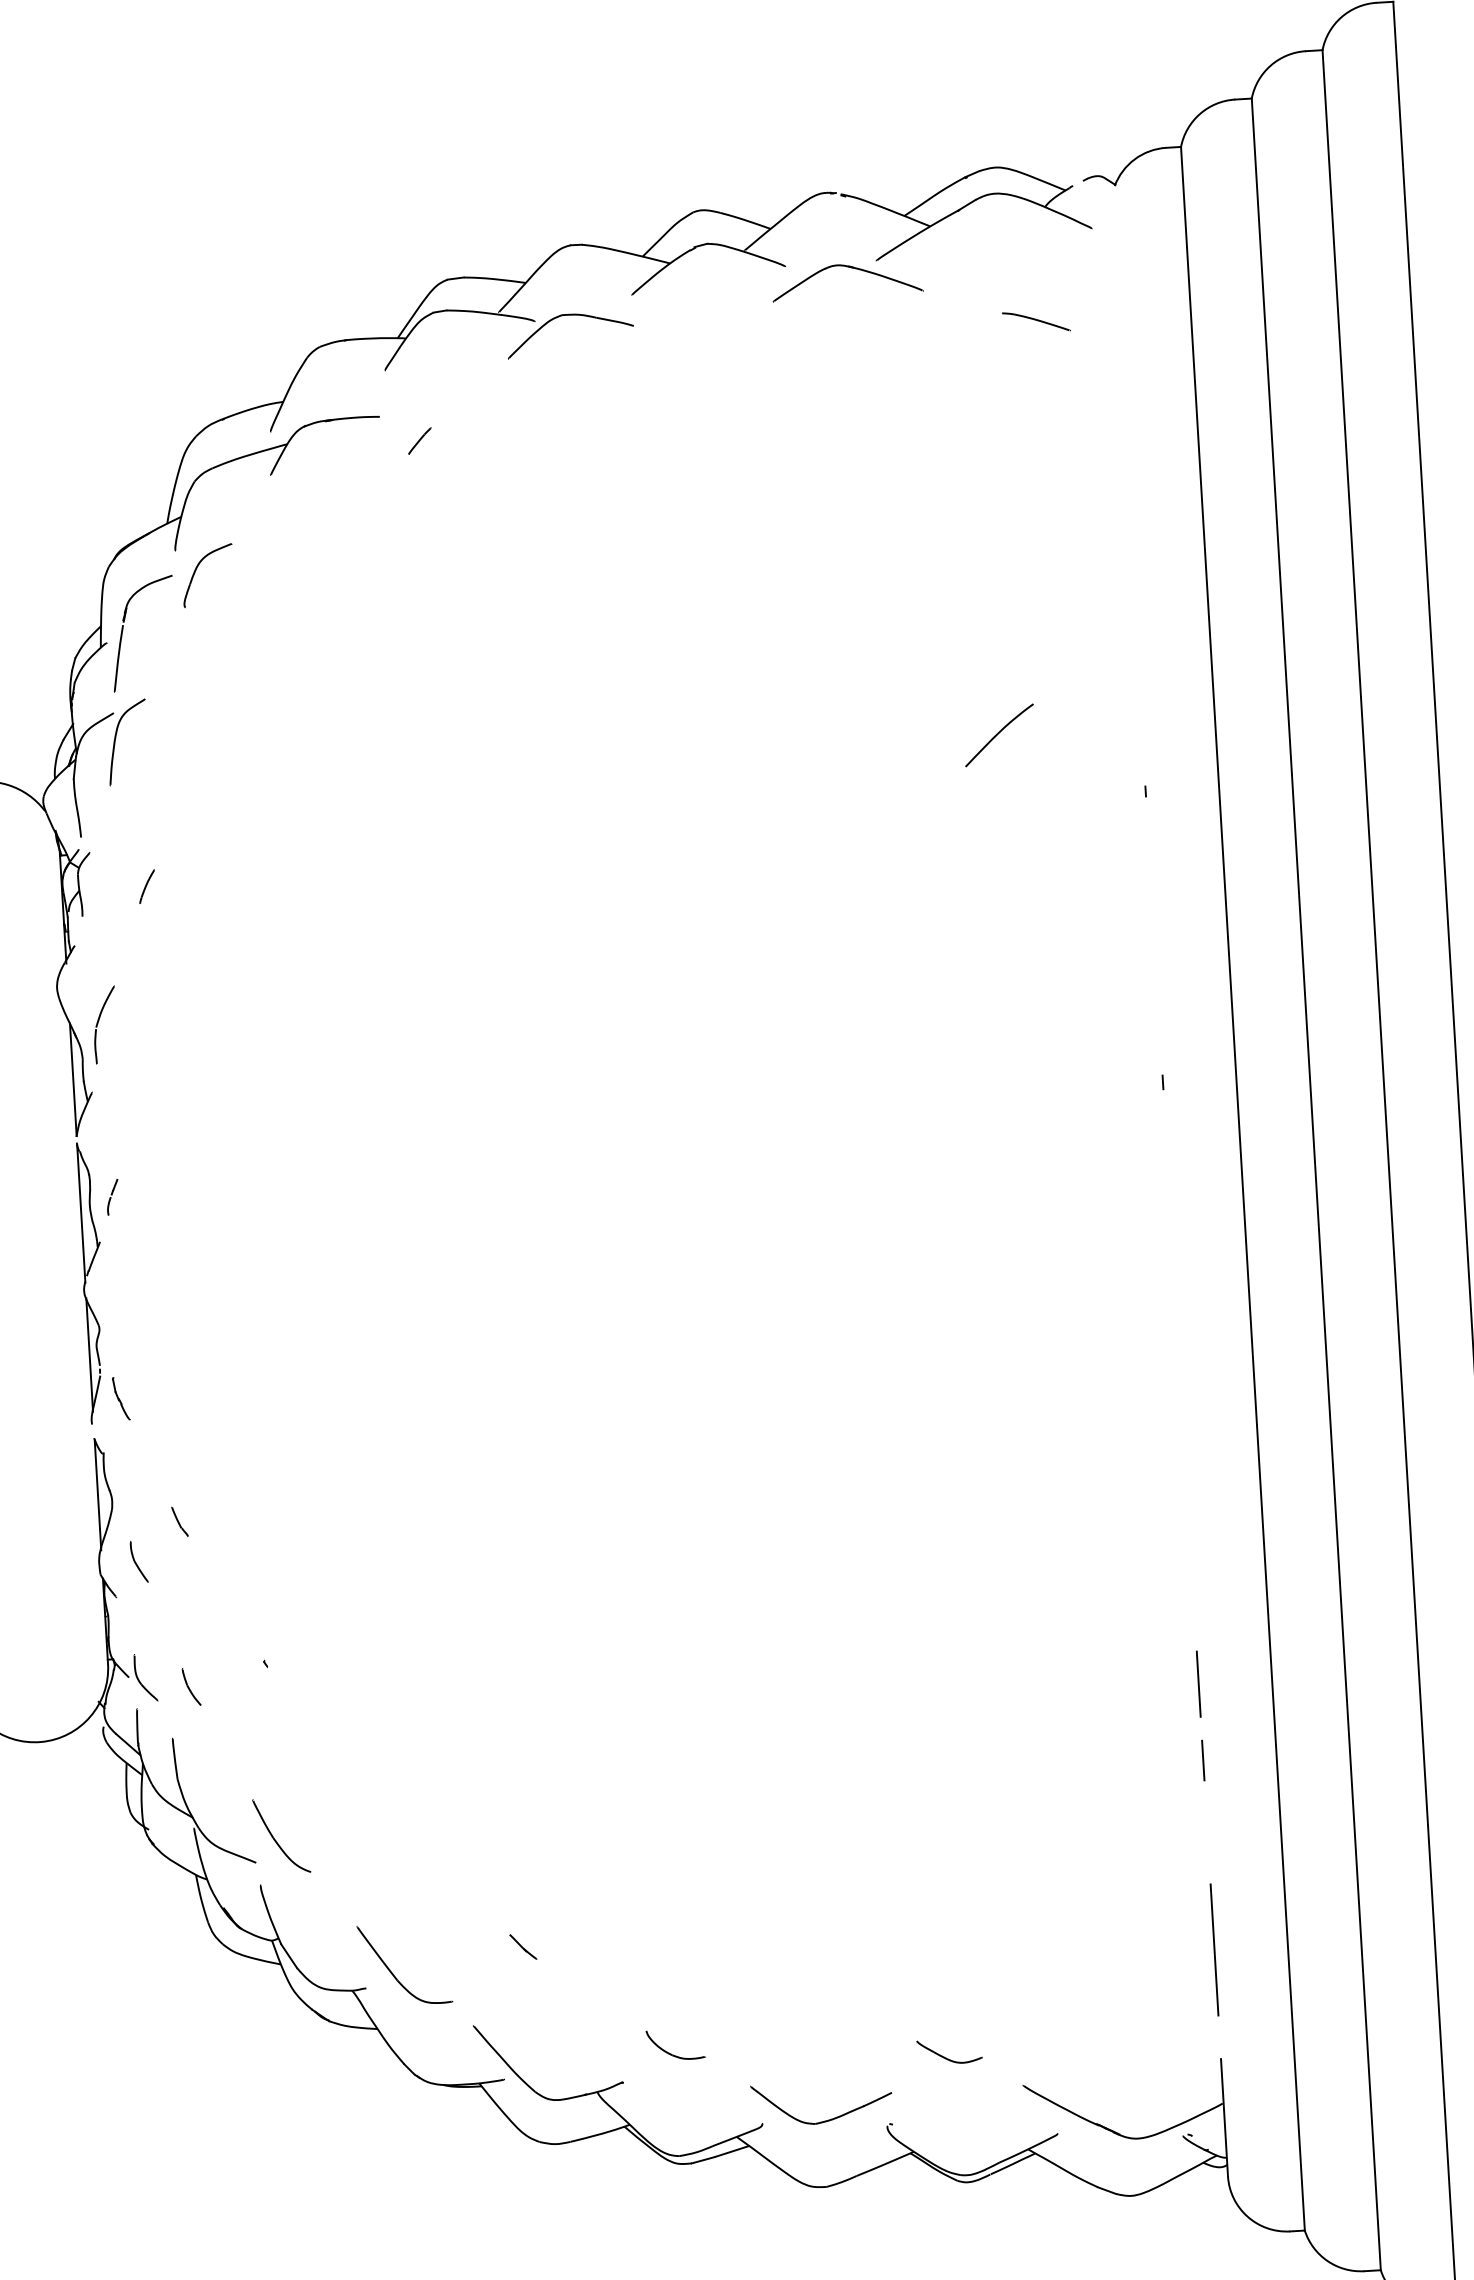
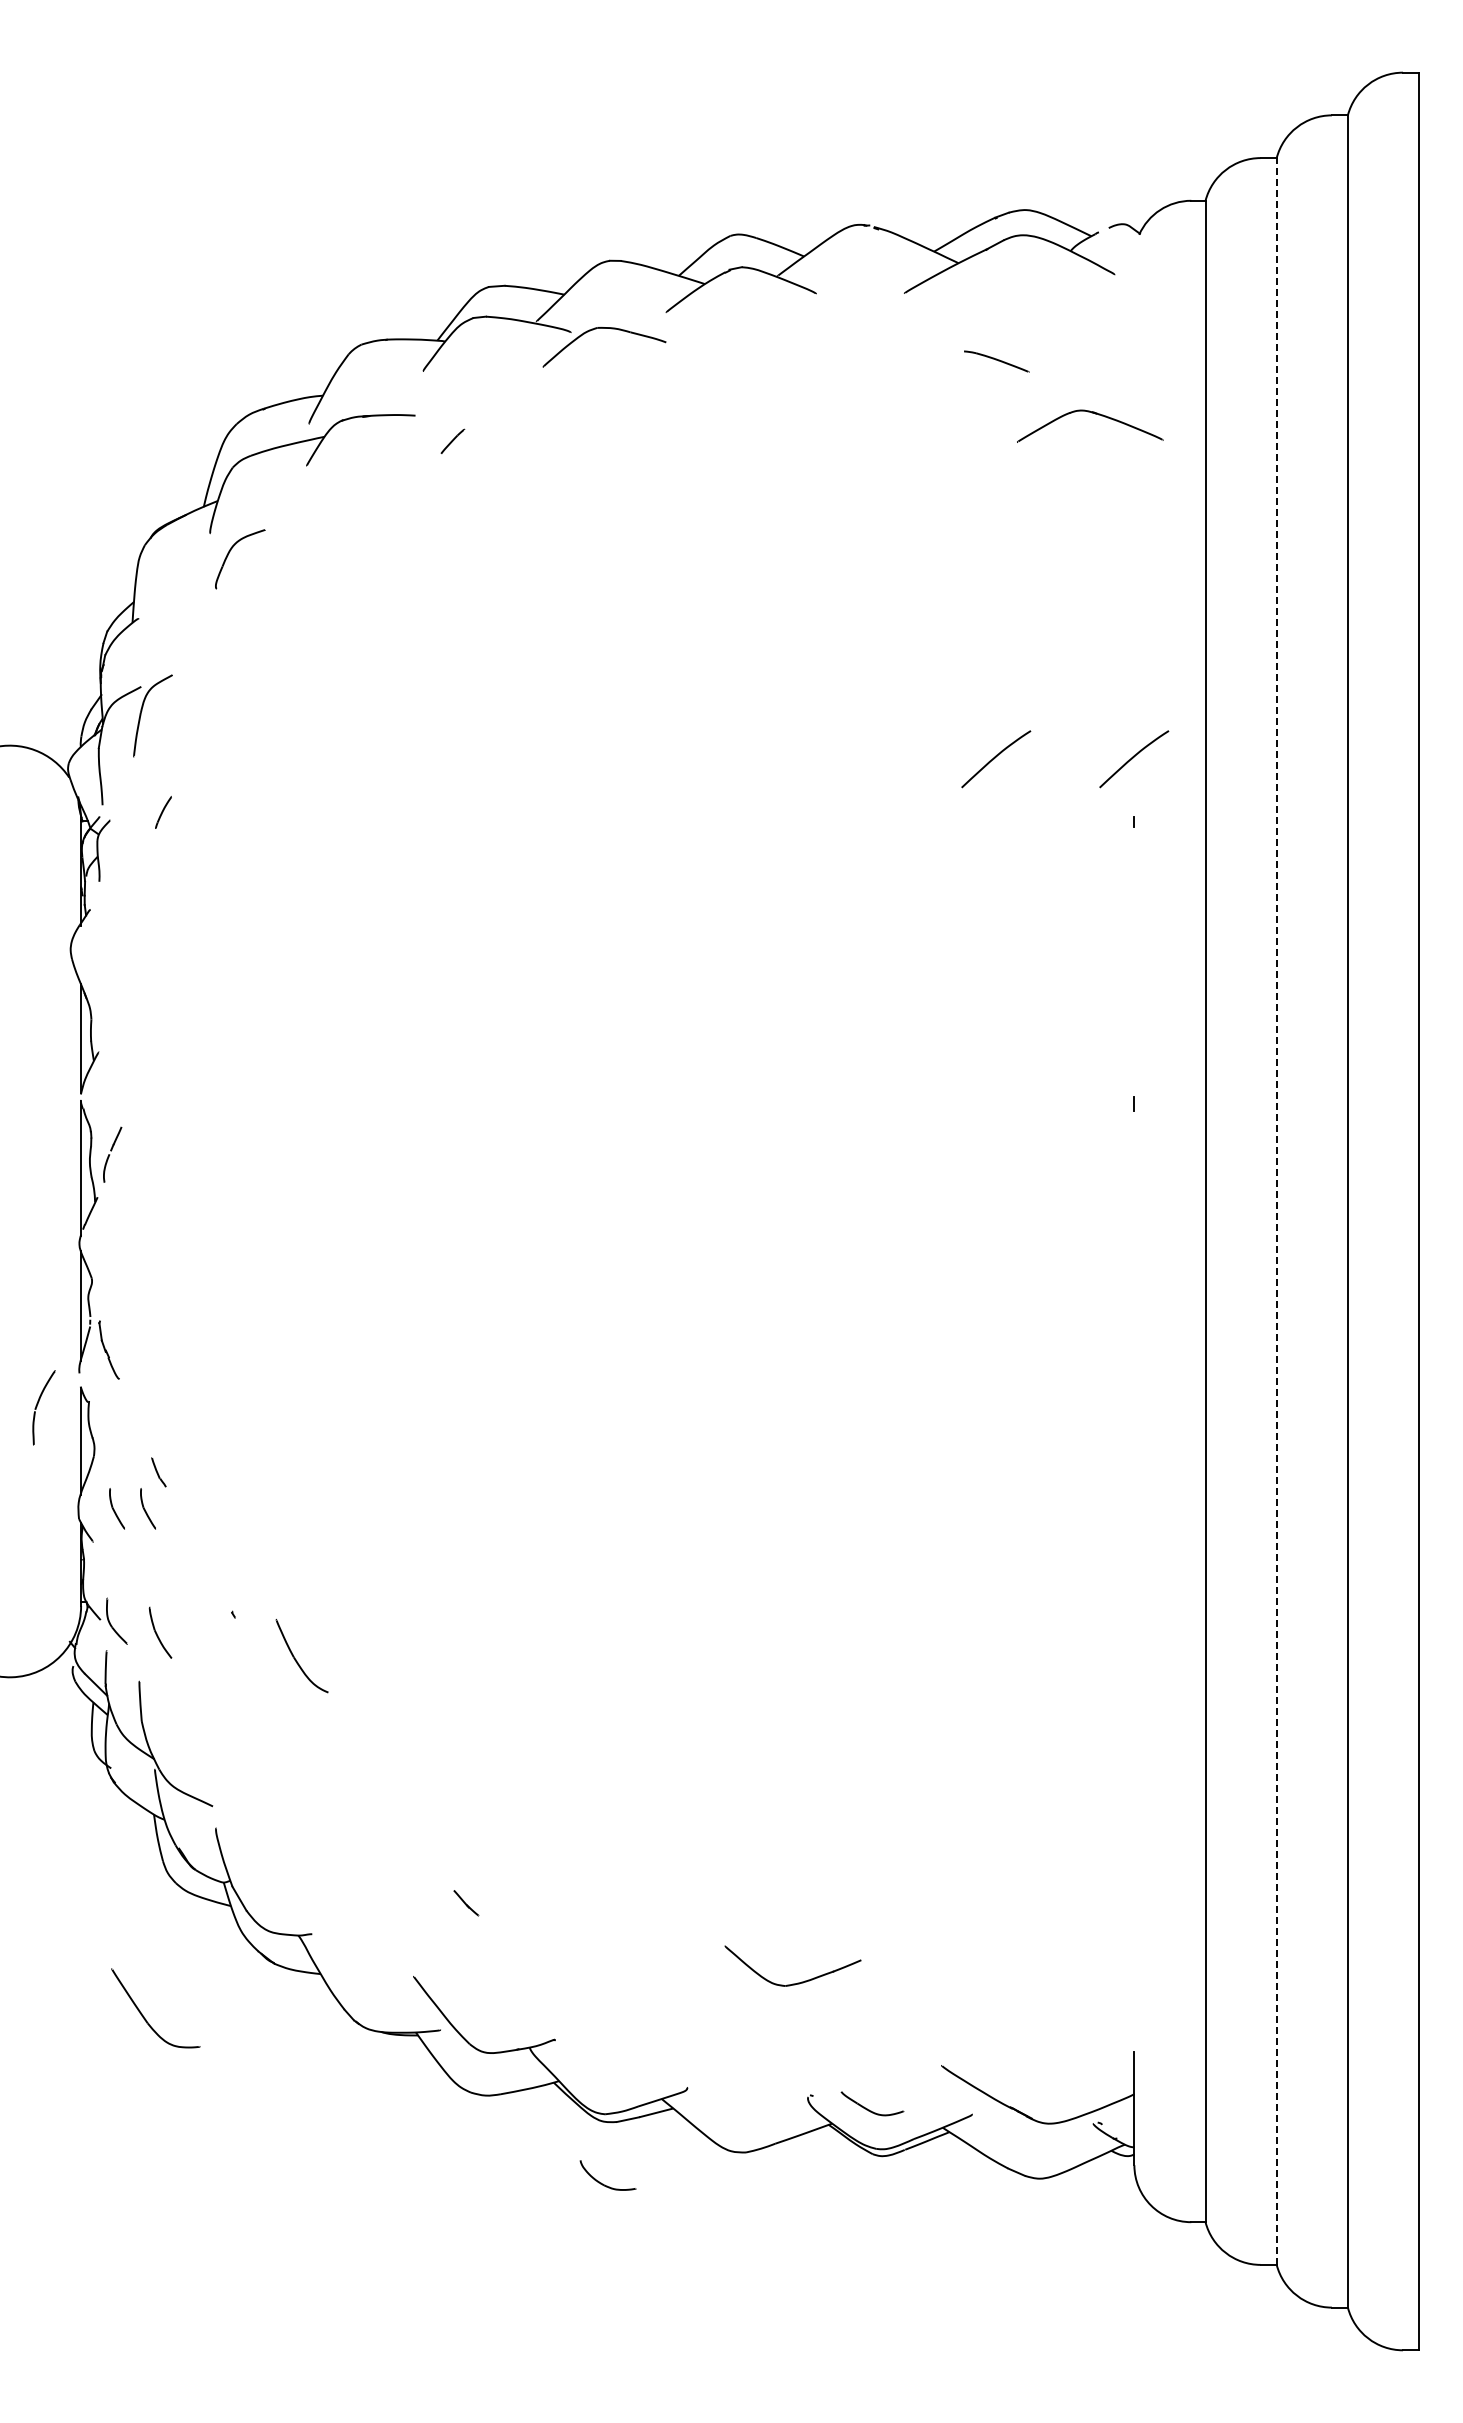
part: (847, 267) -> (1091, 413), moved
part: (1036, 321) -> (996, 361), moved
part: (123, 630) -> (155, 607), removed
curve: (1140, 726) -> (1133, 758), added
line: (147, 886) -> (163, 812), moved
part: (104, 1024) -> (43, 1407), moved
line: (1315, 1183) -> (1276, 1210), solid -> dashed
part: (112, 1196) -> (112, 1154), size x1.6
part: (121, 1398) -> (109, 1349), size x1.4
part: (170, 1559) -> (147, 1508), added
line: (1198, 1683) -> (1134, 1687), removed
part: (191, 1686) -> (160, 1632), size x1.4
line: (1203, 1760) -> (1134, 1761), removed
part: (281, 1836) -> (301, 1656), moved
line: (1214, 1949) -> (1134, 1945), removed
part: (393, 1973) -> (144, 2016), moved
part: (671, 2053) -> (603, 2183), moved
part: (946, 2057) -> (869, 2109), moved
part: (827, 2119) -> (797, 1982), moved

